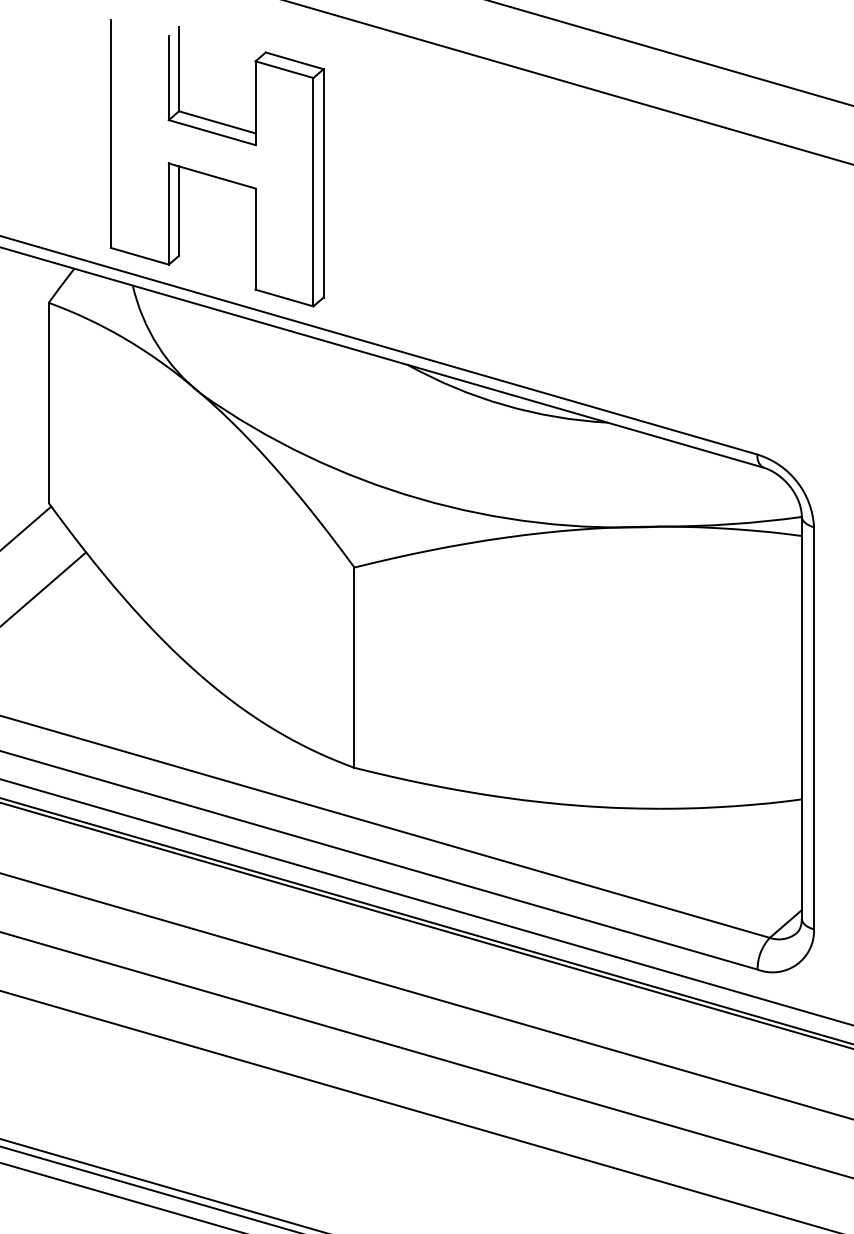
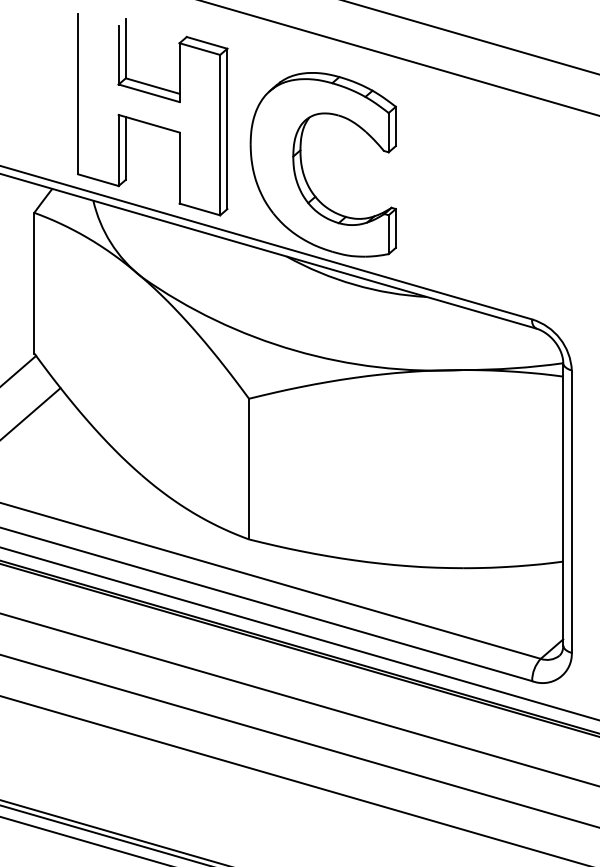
part: (431, 239) -> (303, 168), added

